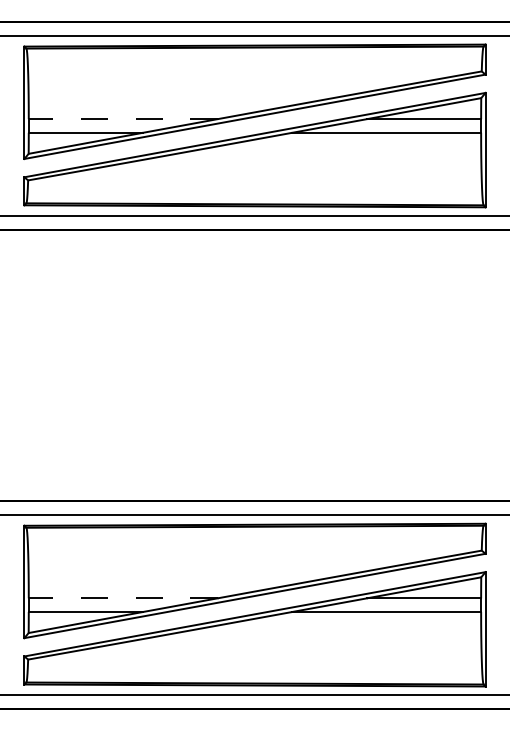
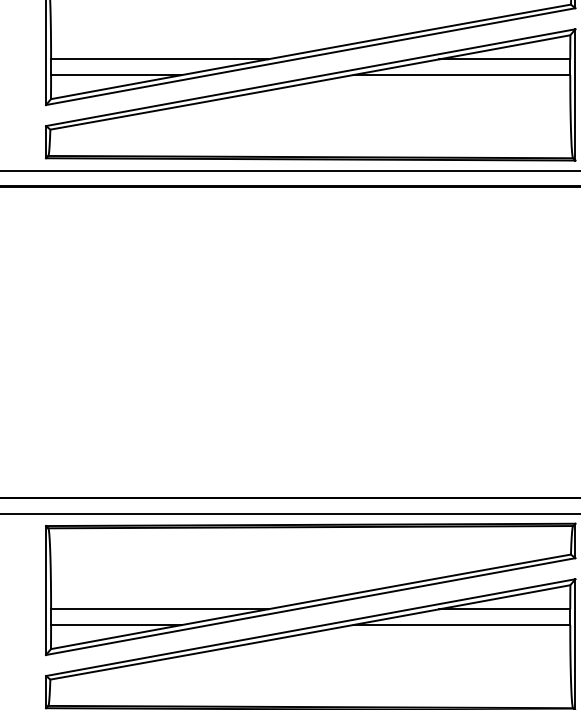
line: (122, 119) -> (158, 59), dashed -> solid
line: (122, 598) -> (158, 609), dashed -> solid

